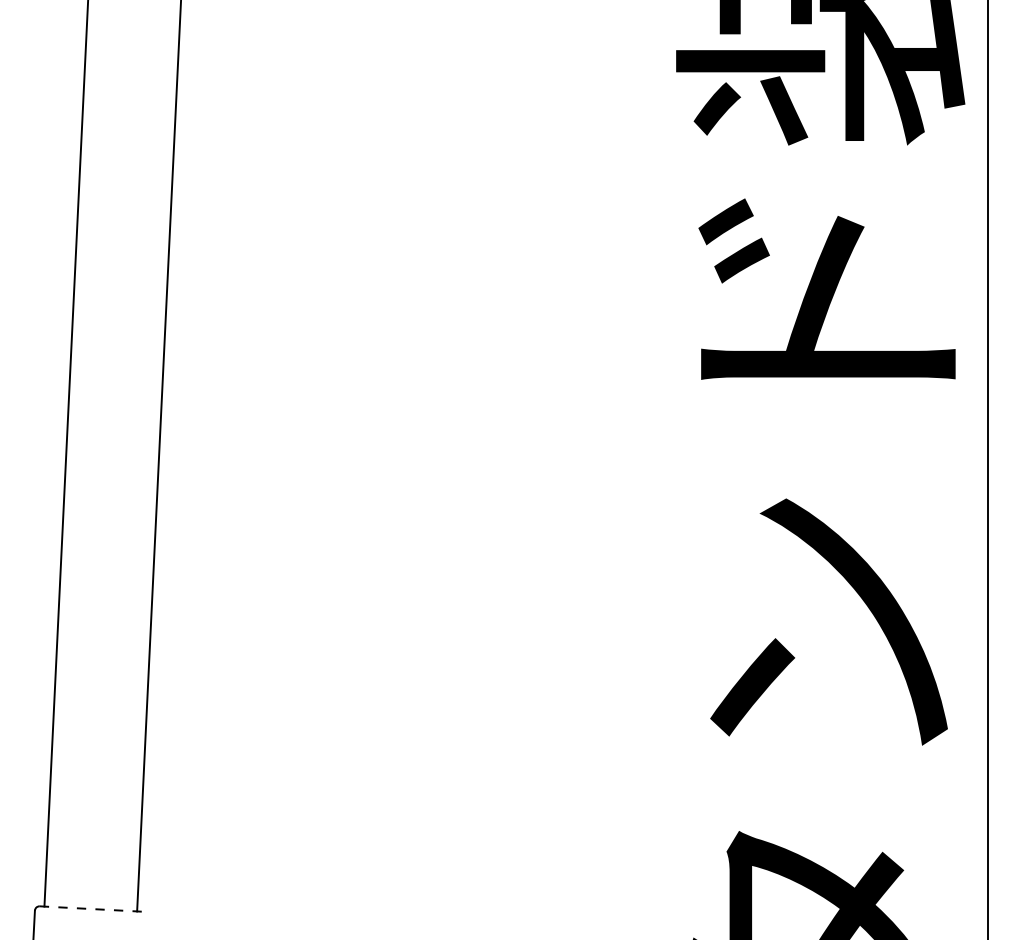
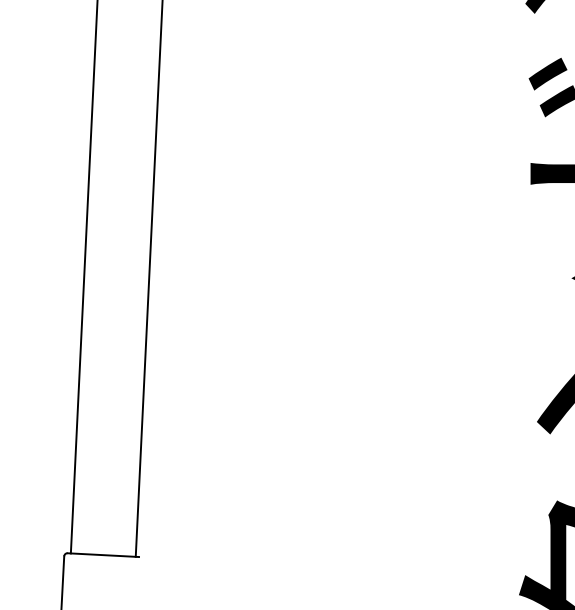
line: (91, 909) -> (103, 555), dashed -> solid

